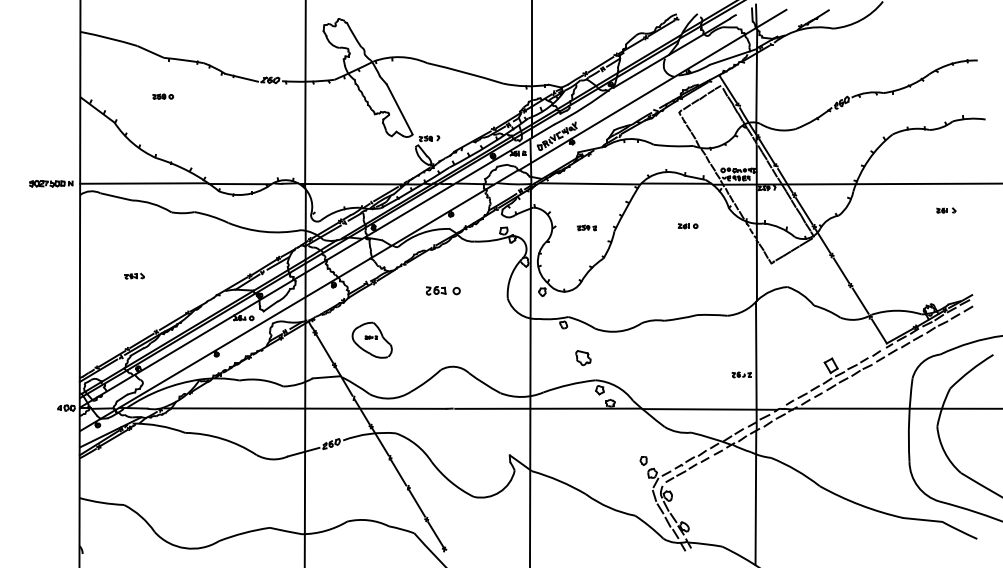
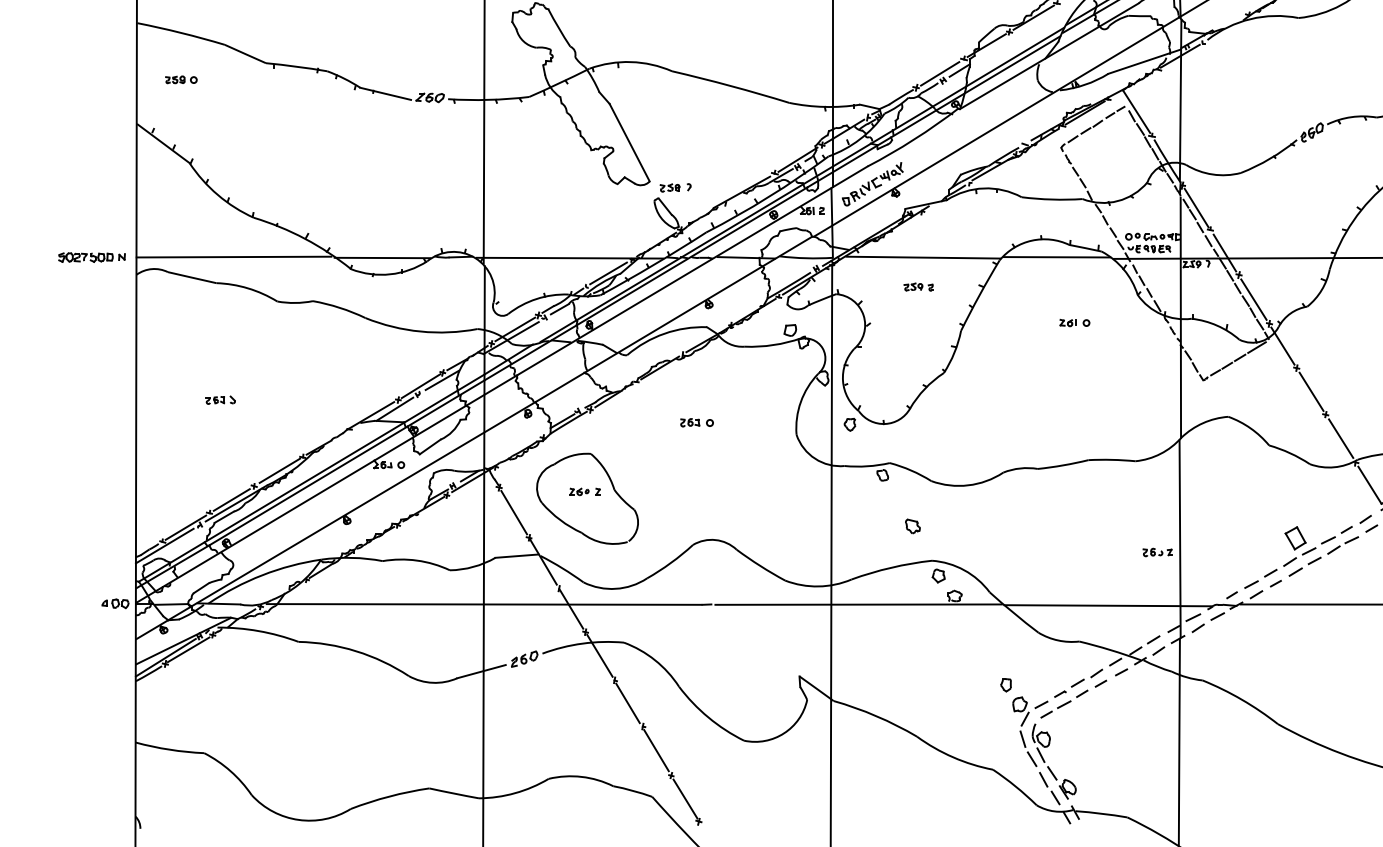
part: (162, 96) -> (180, 79), moved
part: (586, 227) -> (917, 286), moved
part: (443, 290) -> (697, 422), size x0.62
part: (371, 340) -> (586, 499), size x1.67
part: (582, 357) -> (911, 525), size x0.62

